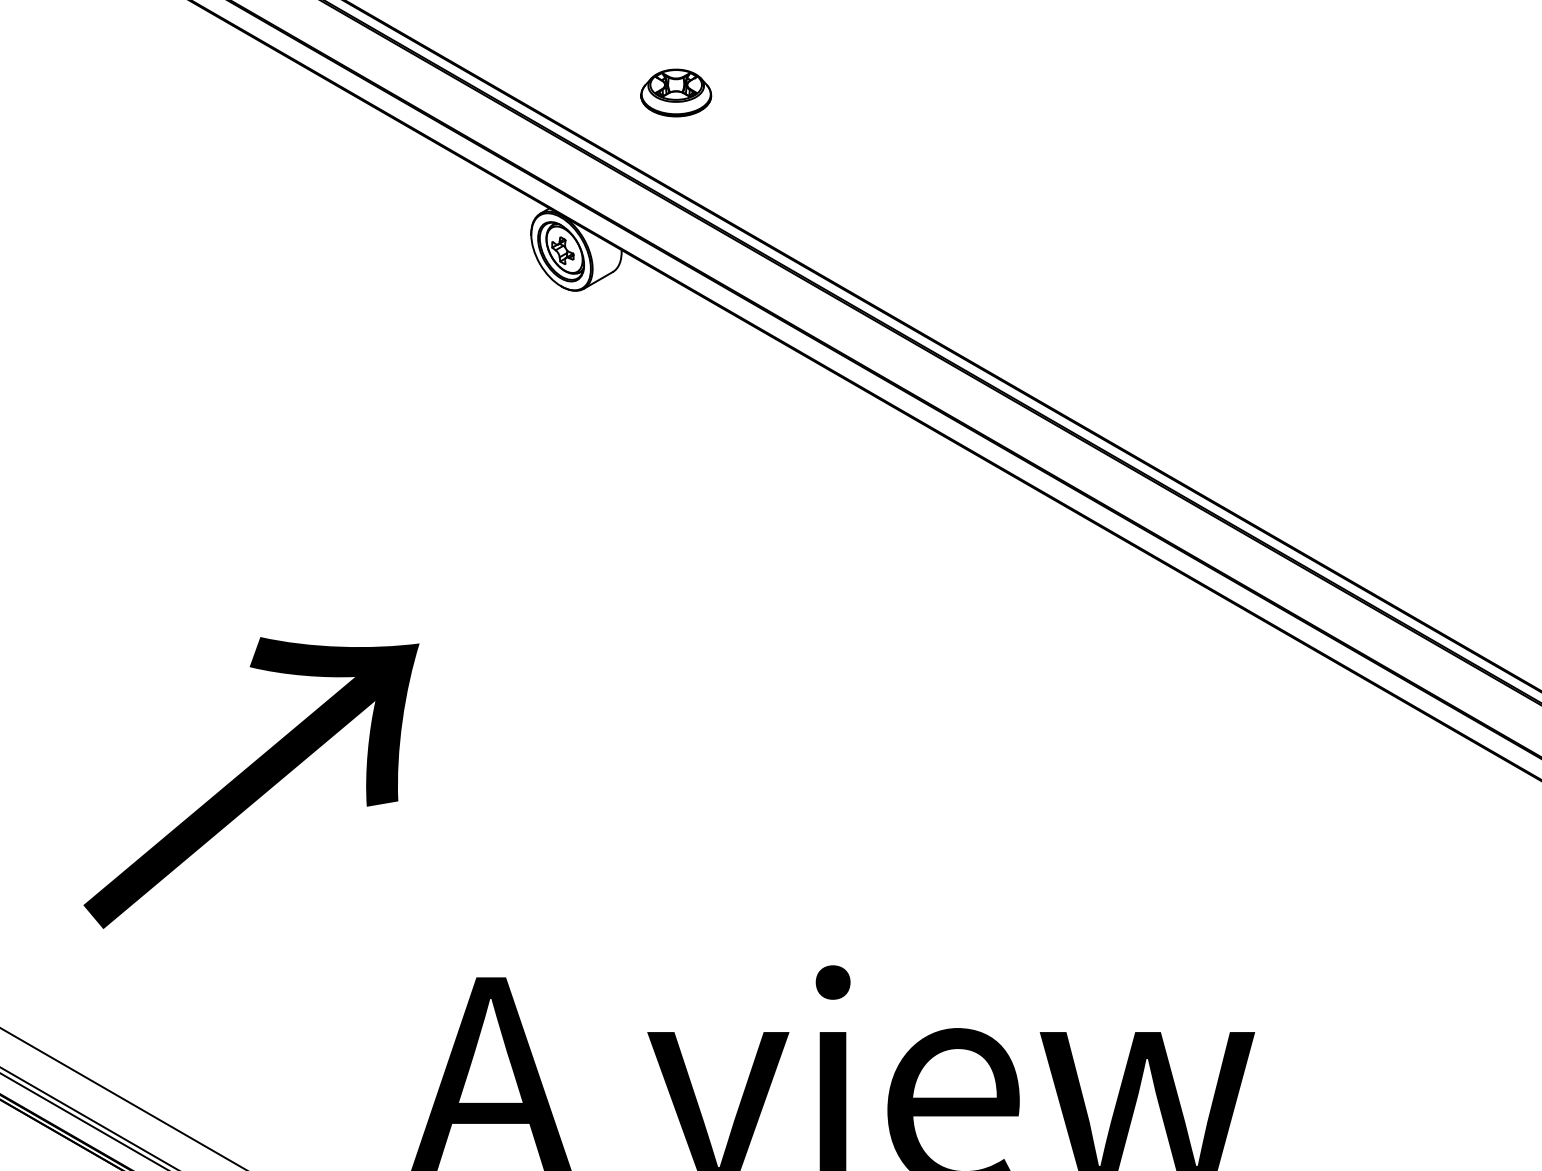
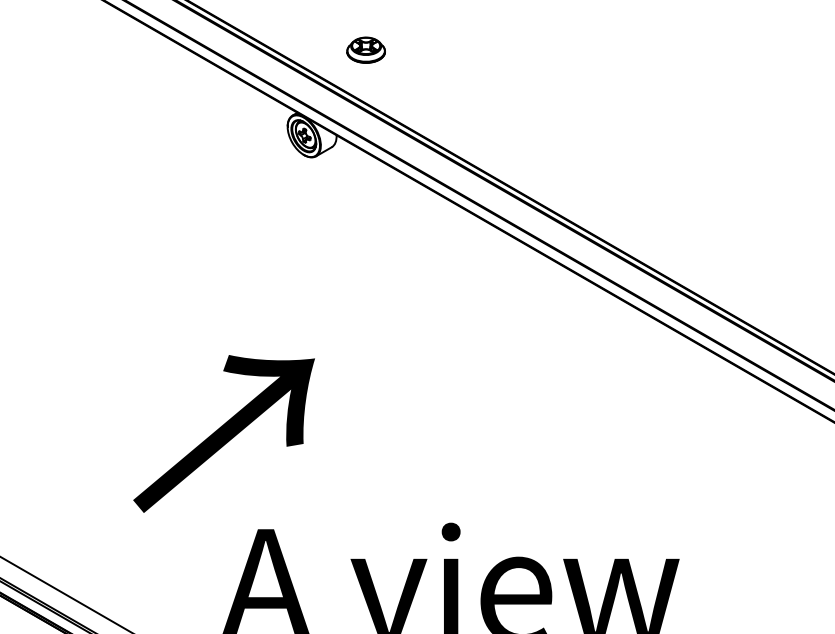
text: (250, 782) -> (223, 433), moved

